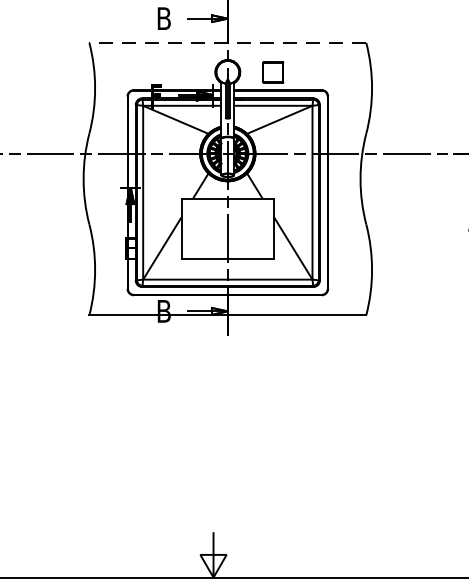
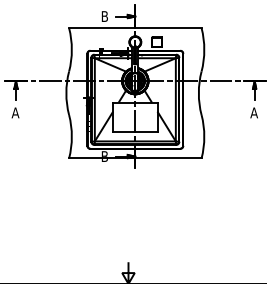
line: (226, 43) -> (134, 28), dashed -> solid

